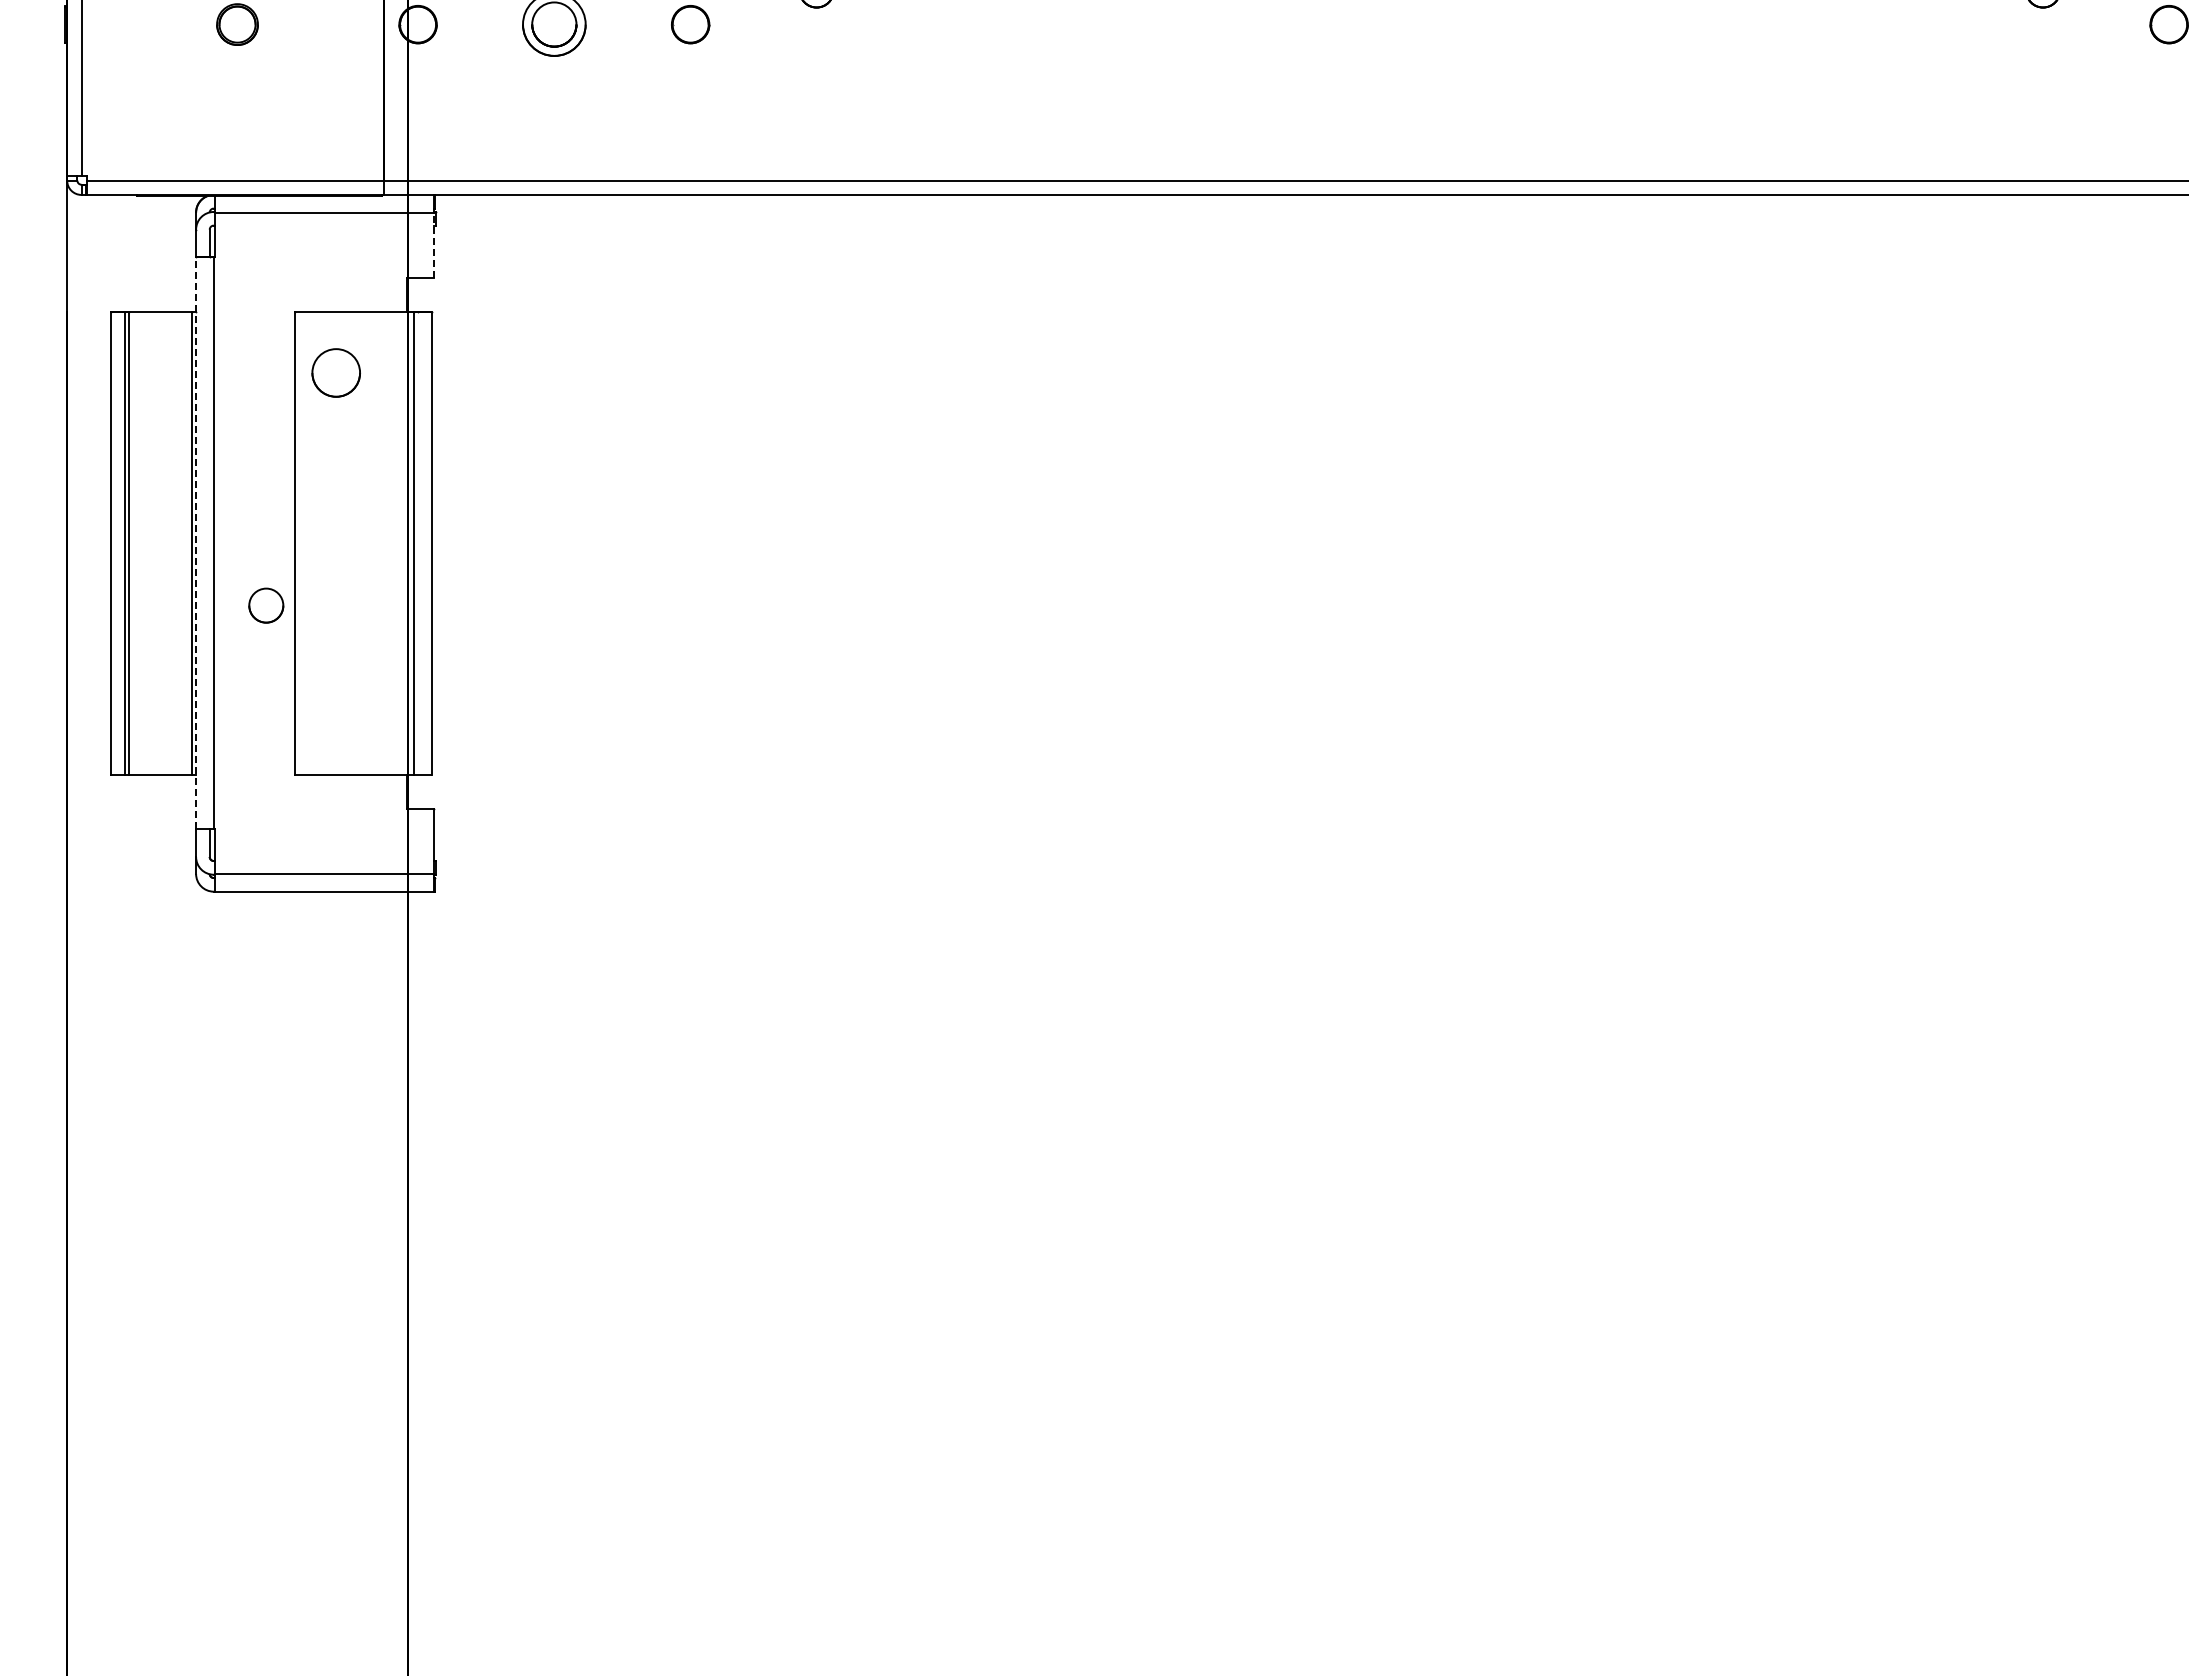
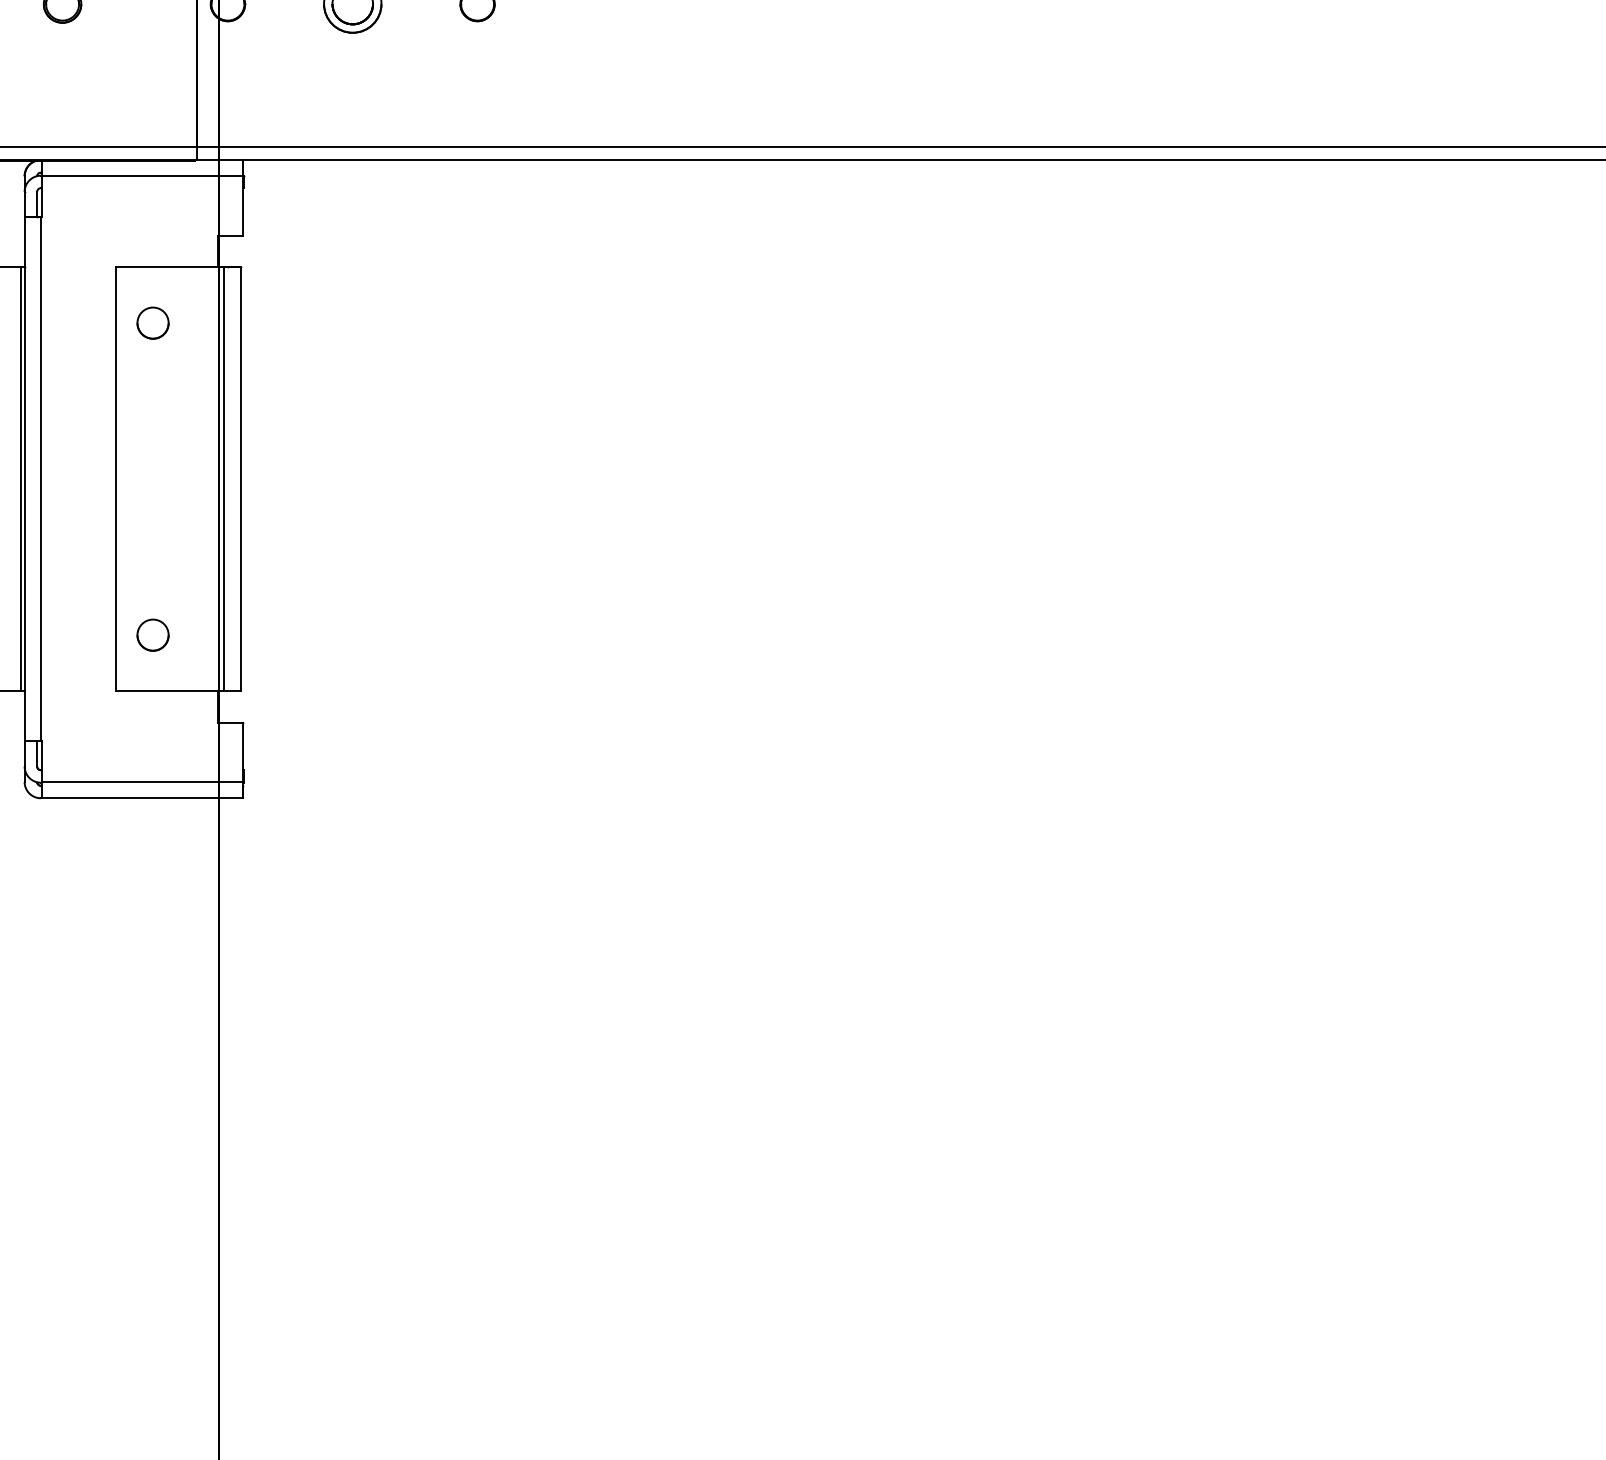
line: (434, 244) -> (243, 205), dashed -> solid
circle: (336, 372) -> (153, 322), size x0.71
line: (196, 542) -> (25, 478), dashed -> solid
circle: (266, 605) -> (153, 635), moved

